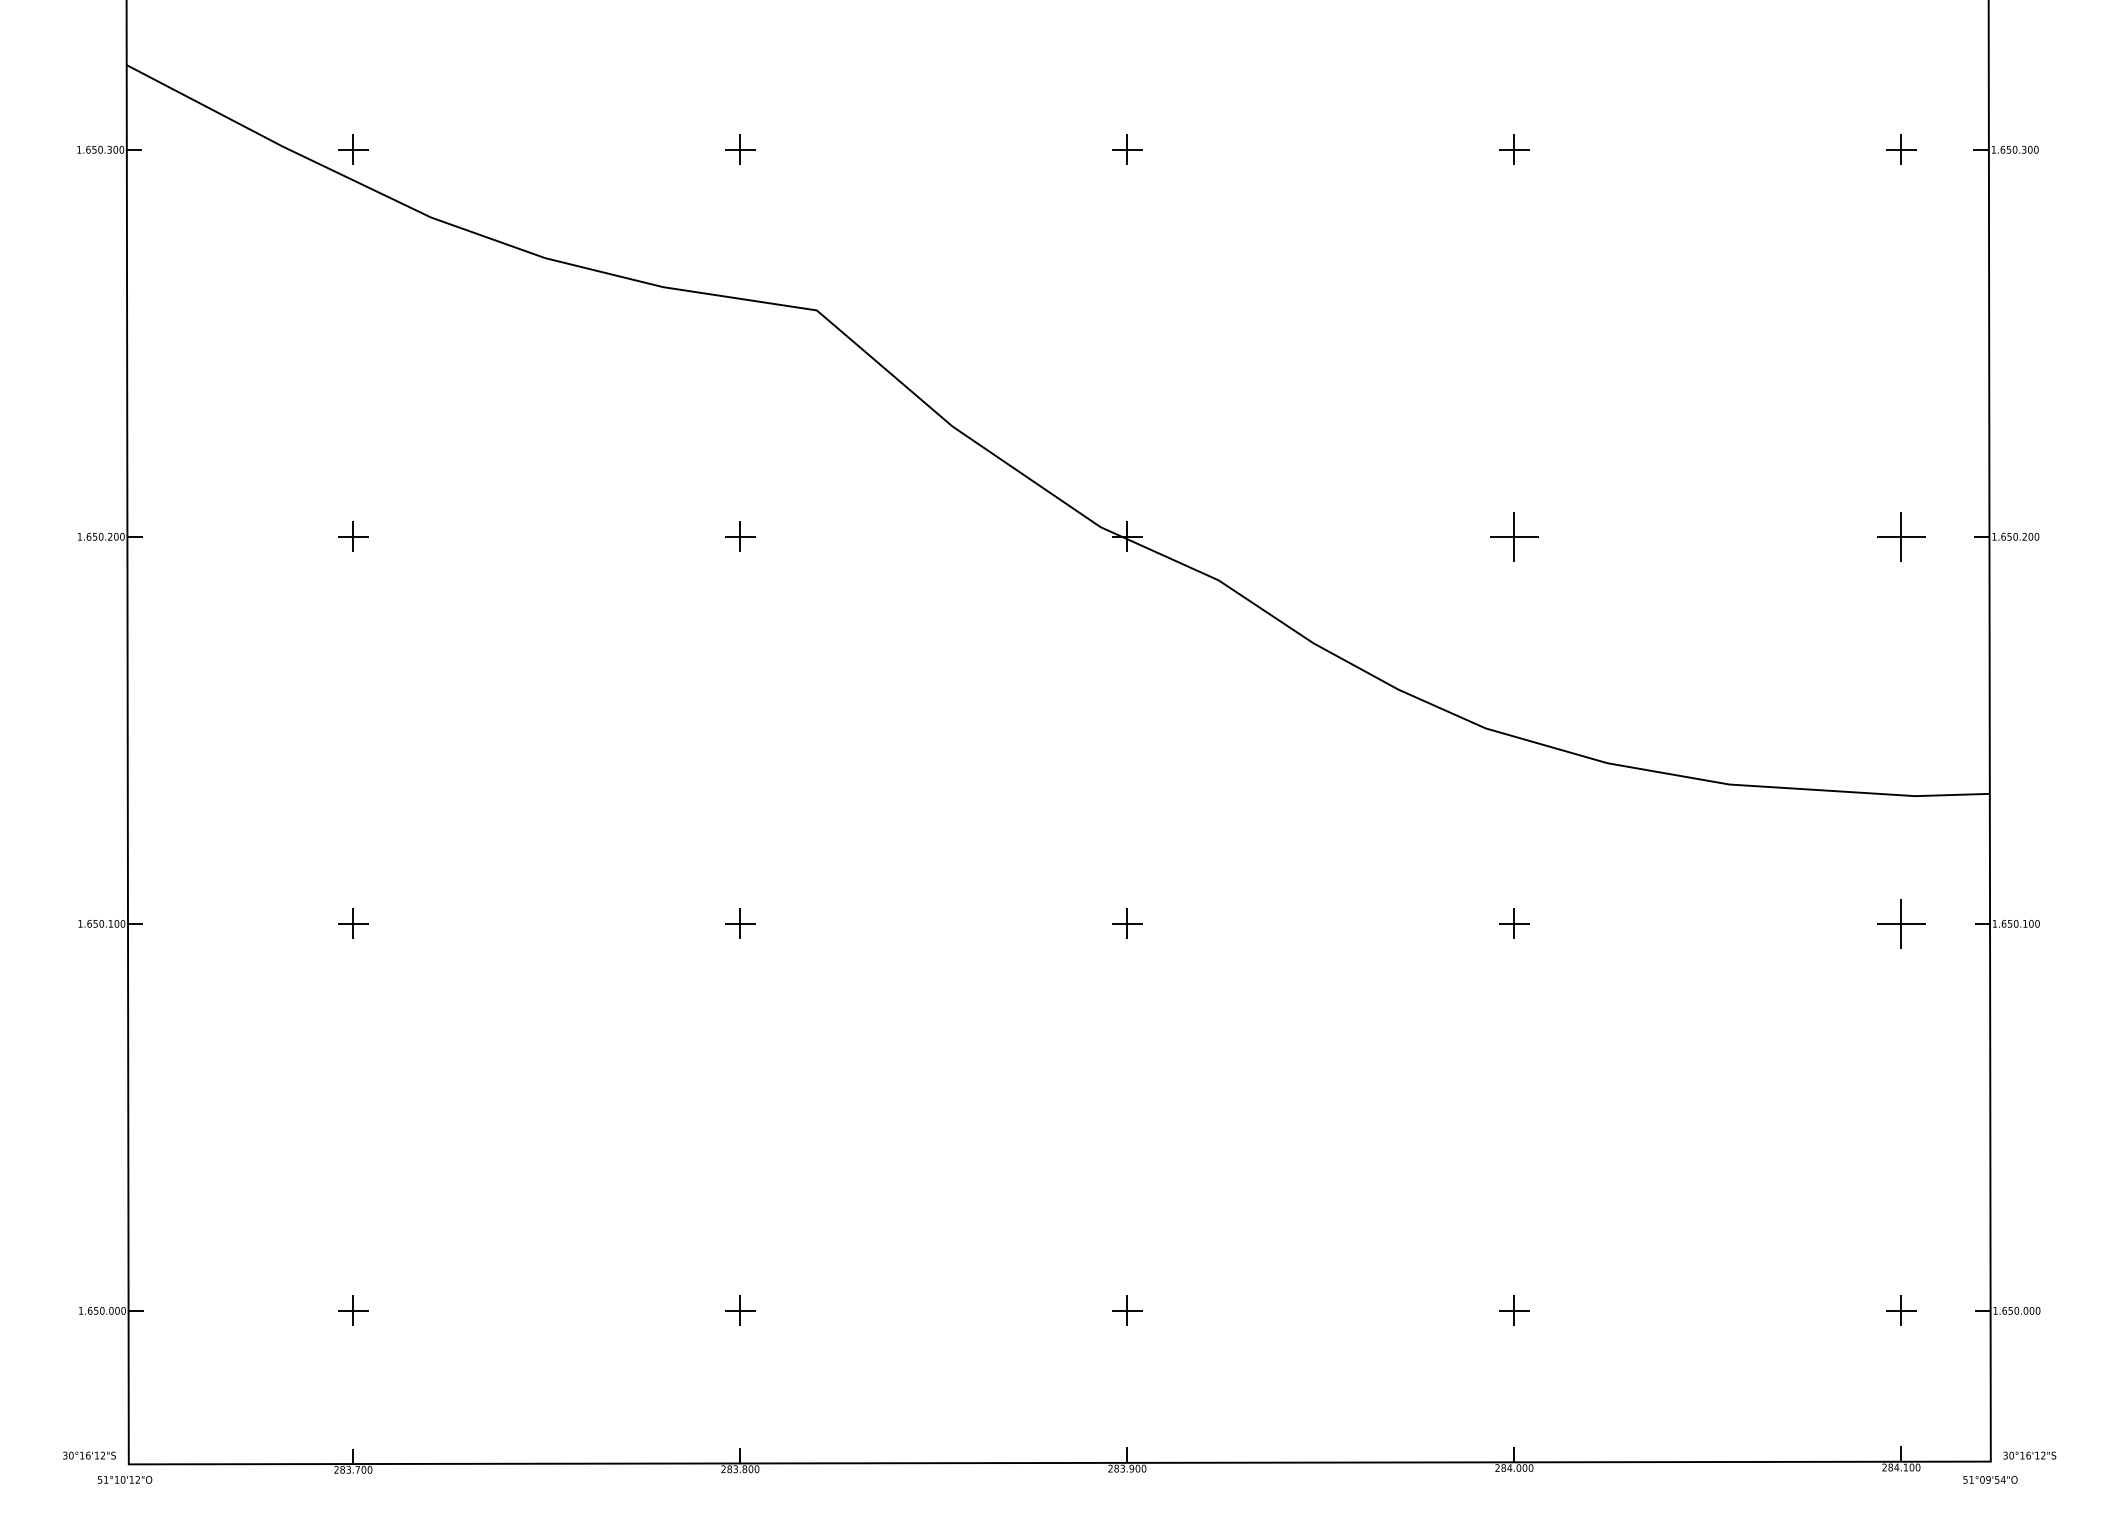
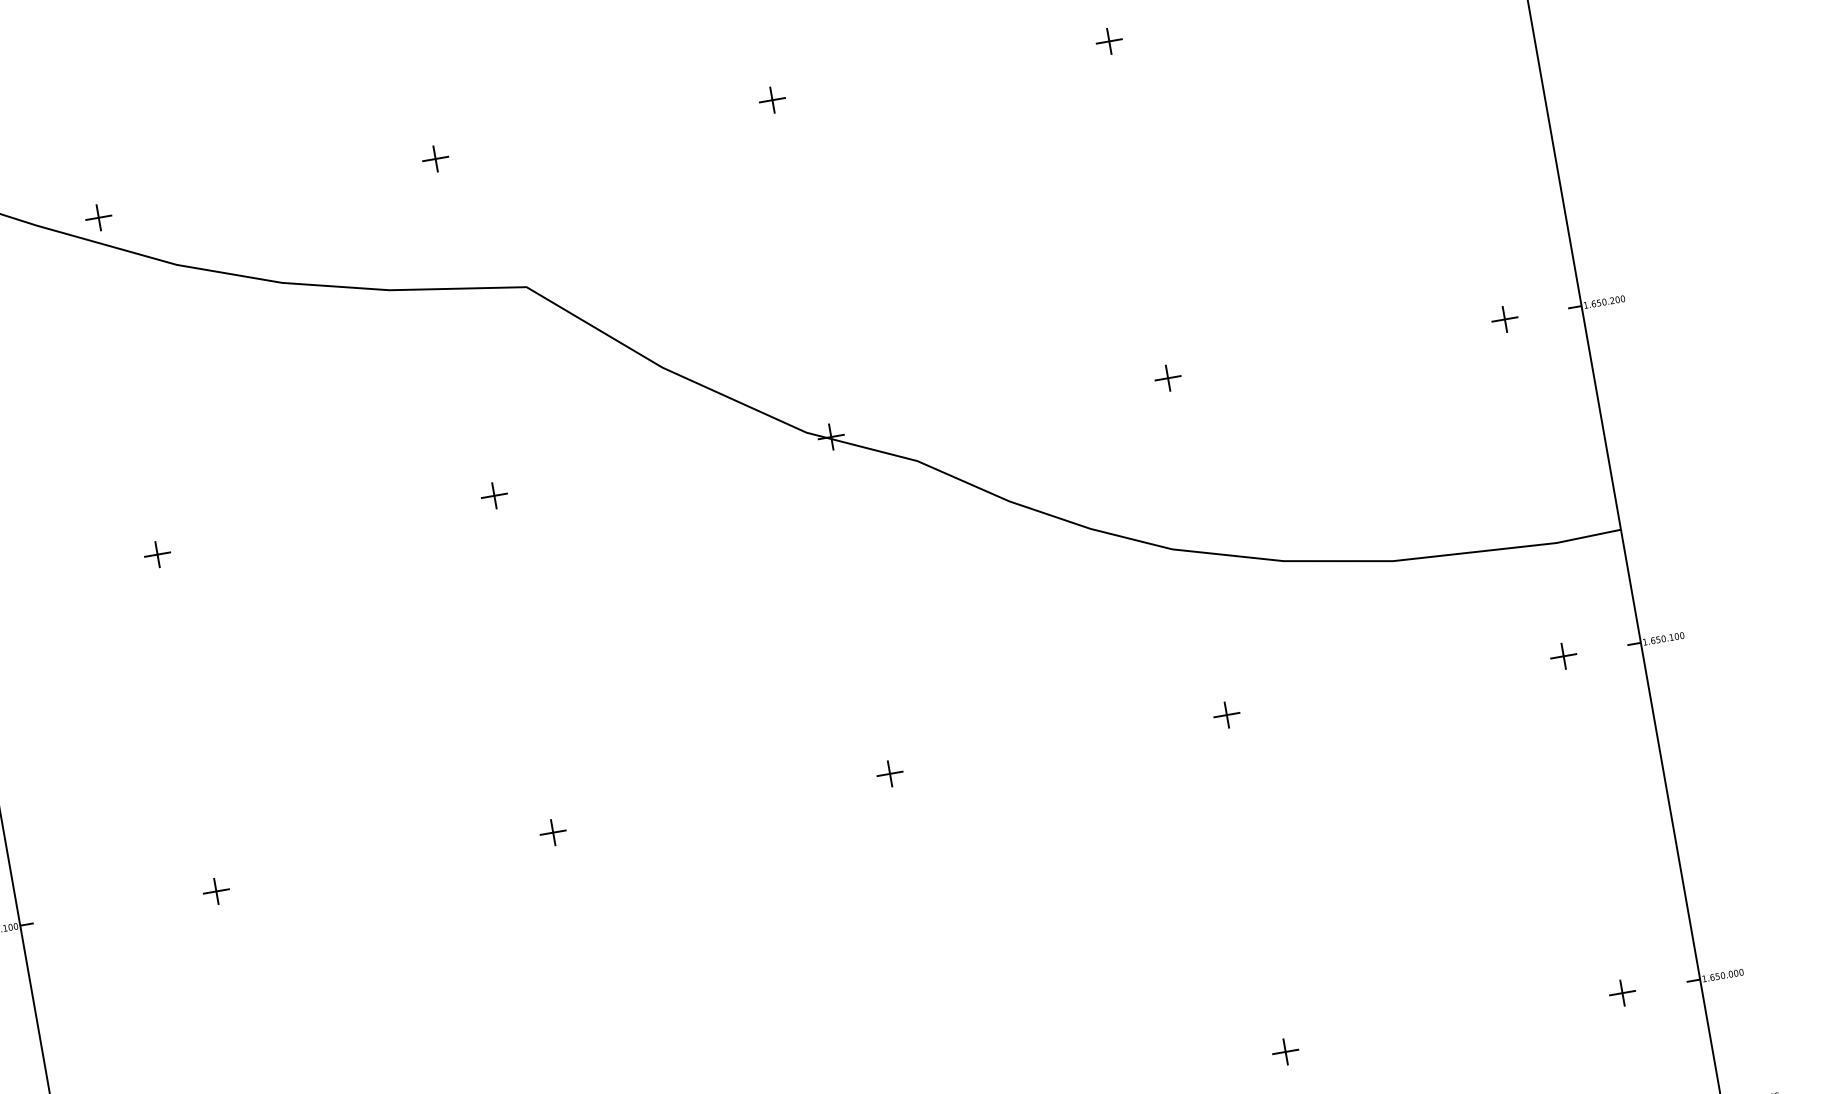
part: (1514, 536) -> (1168, 377), size x0.62
part: (1901, 536) -> (1504, 319), size x0.62
part: (1901, 923) -> (1563, 655), size x0.62

